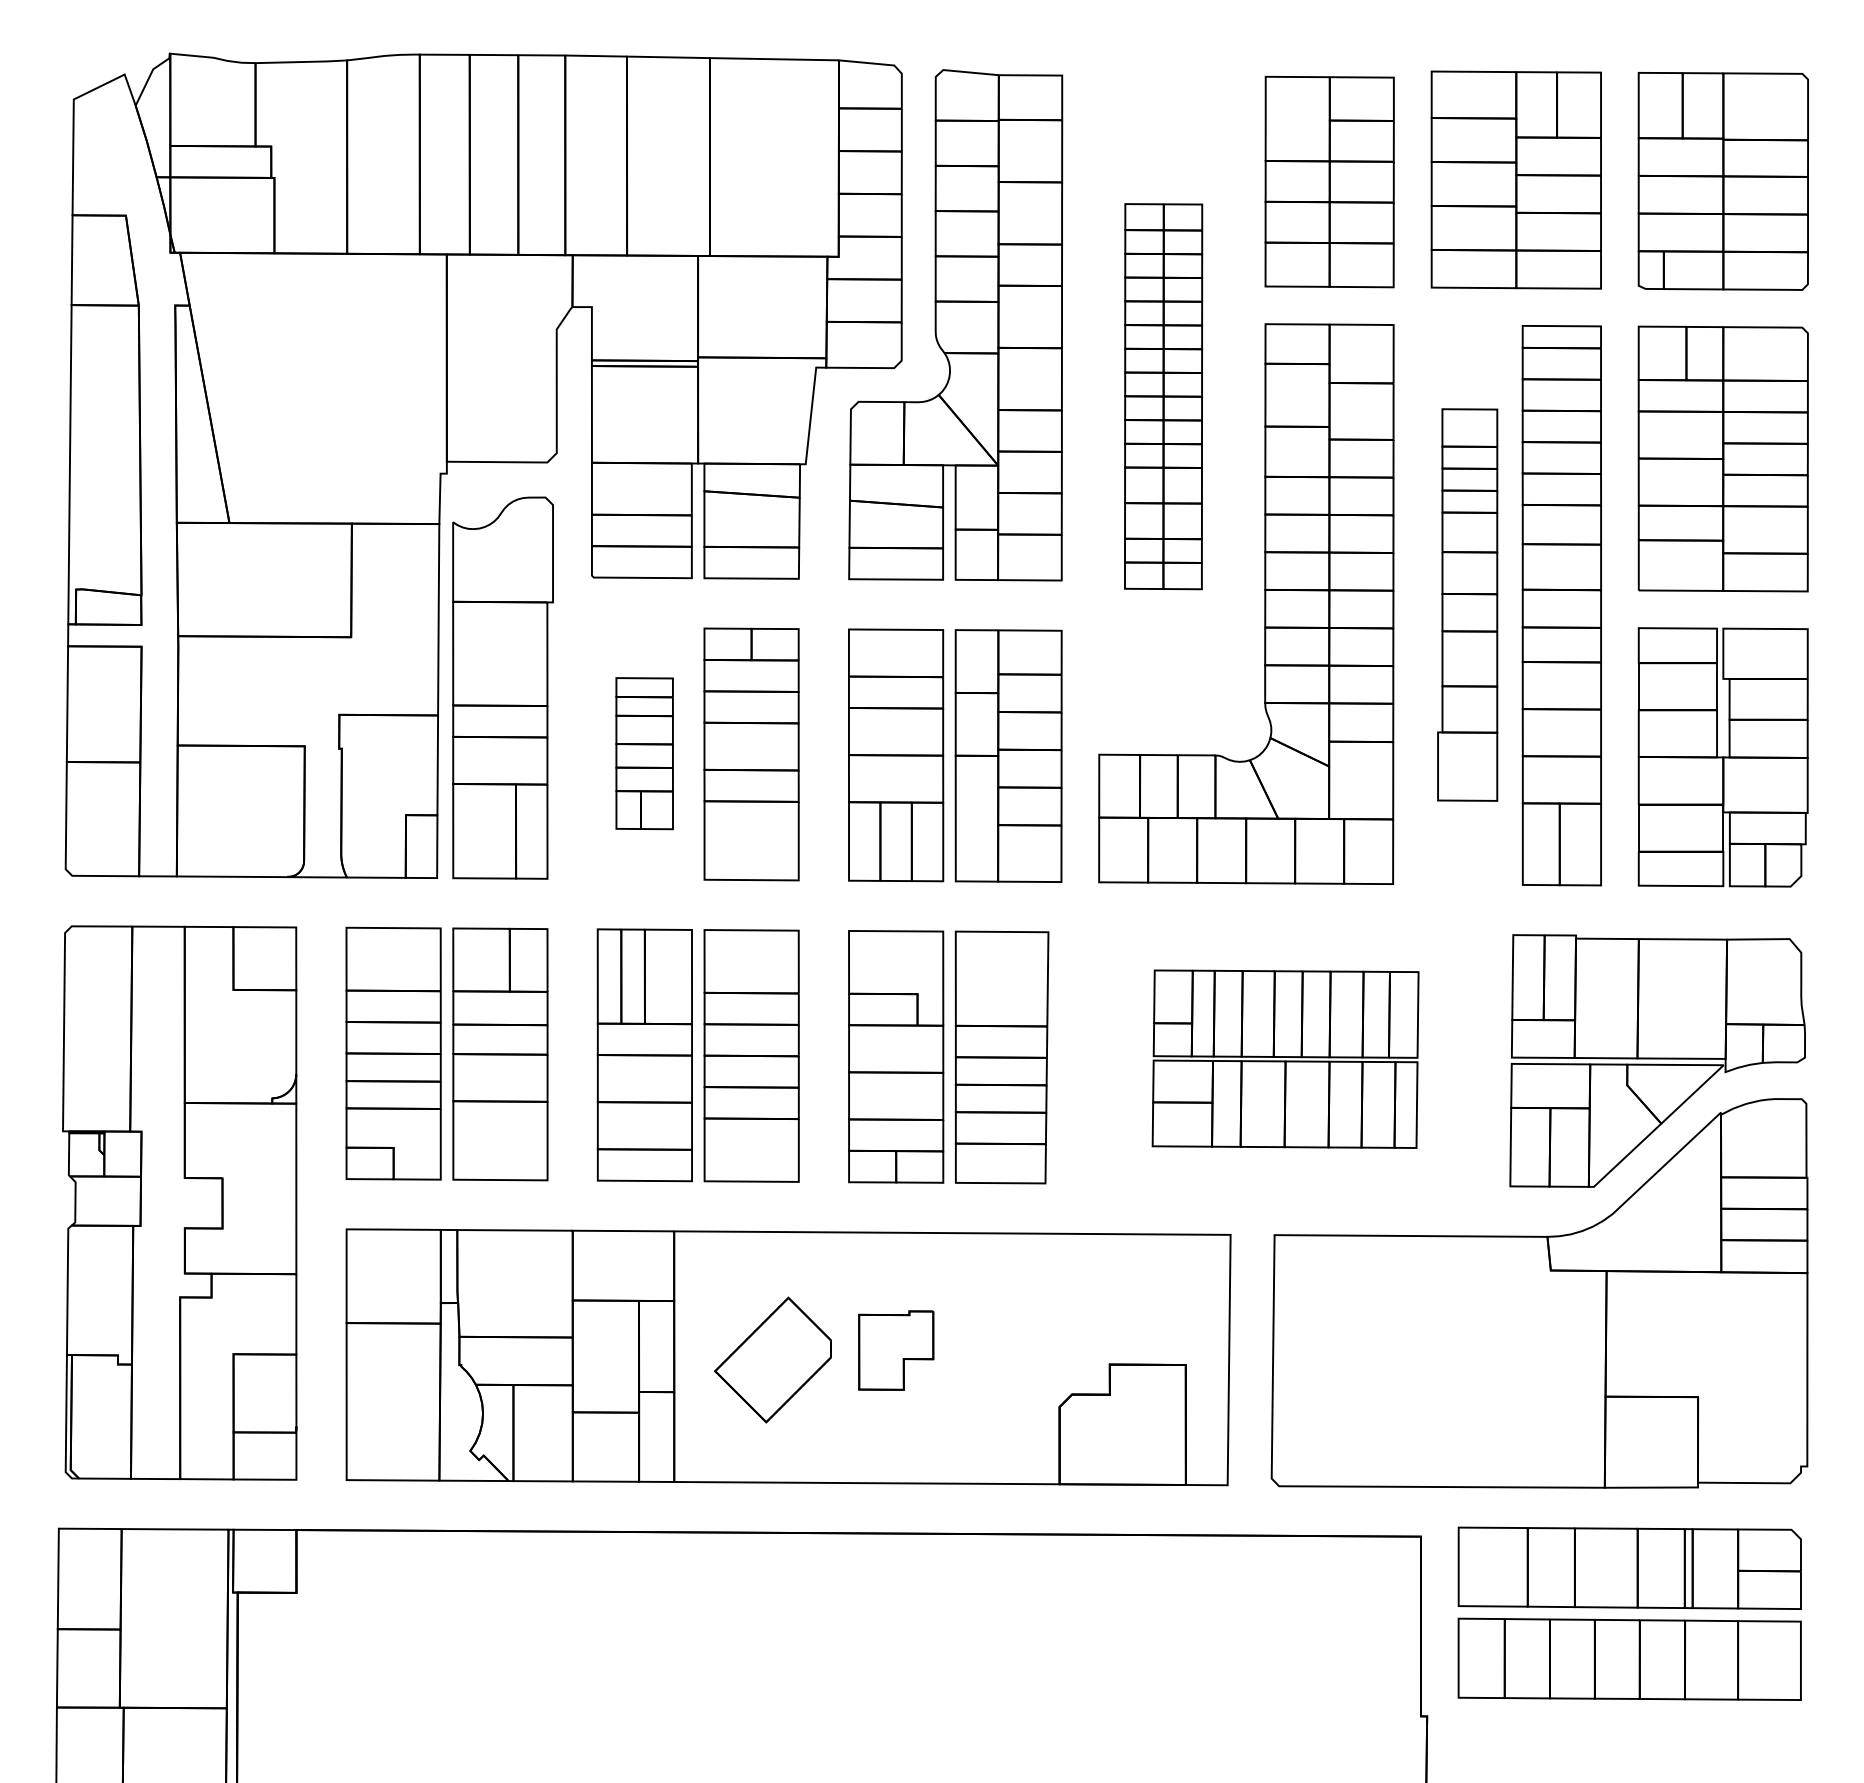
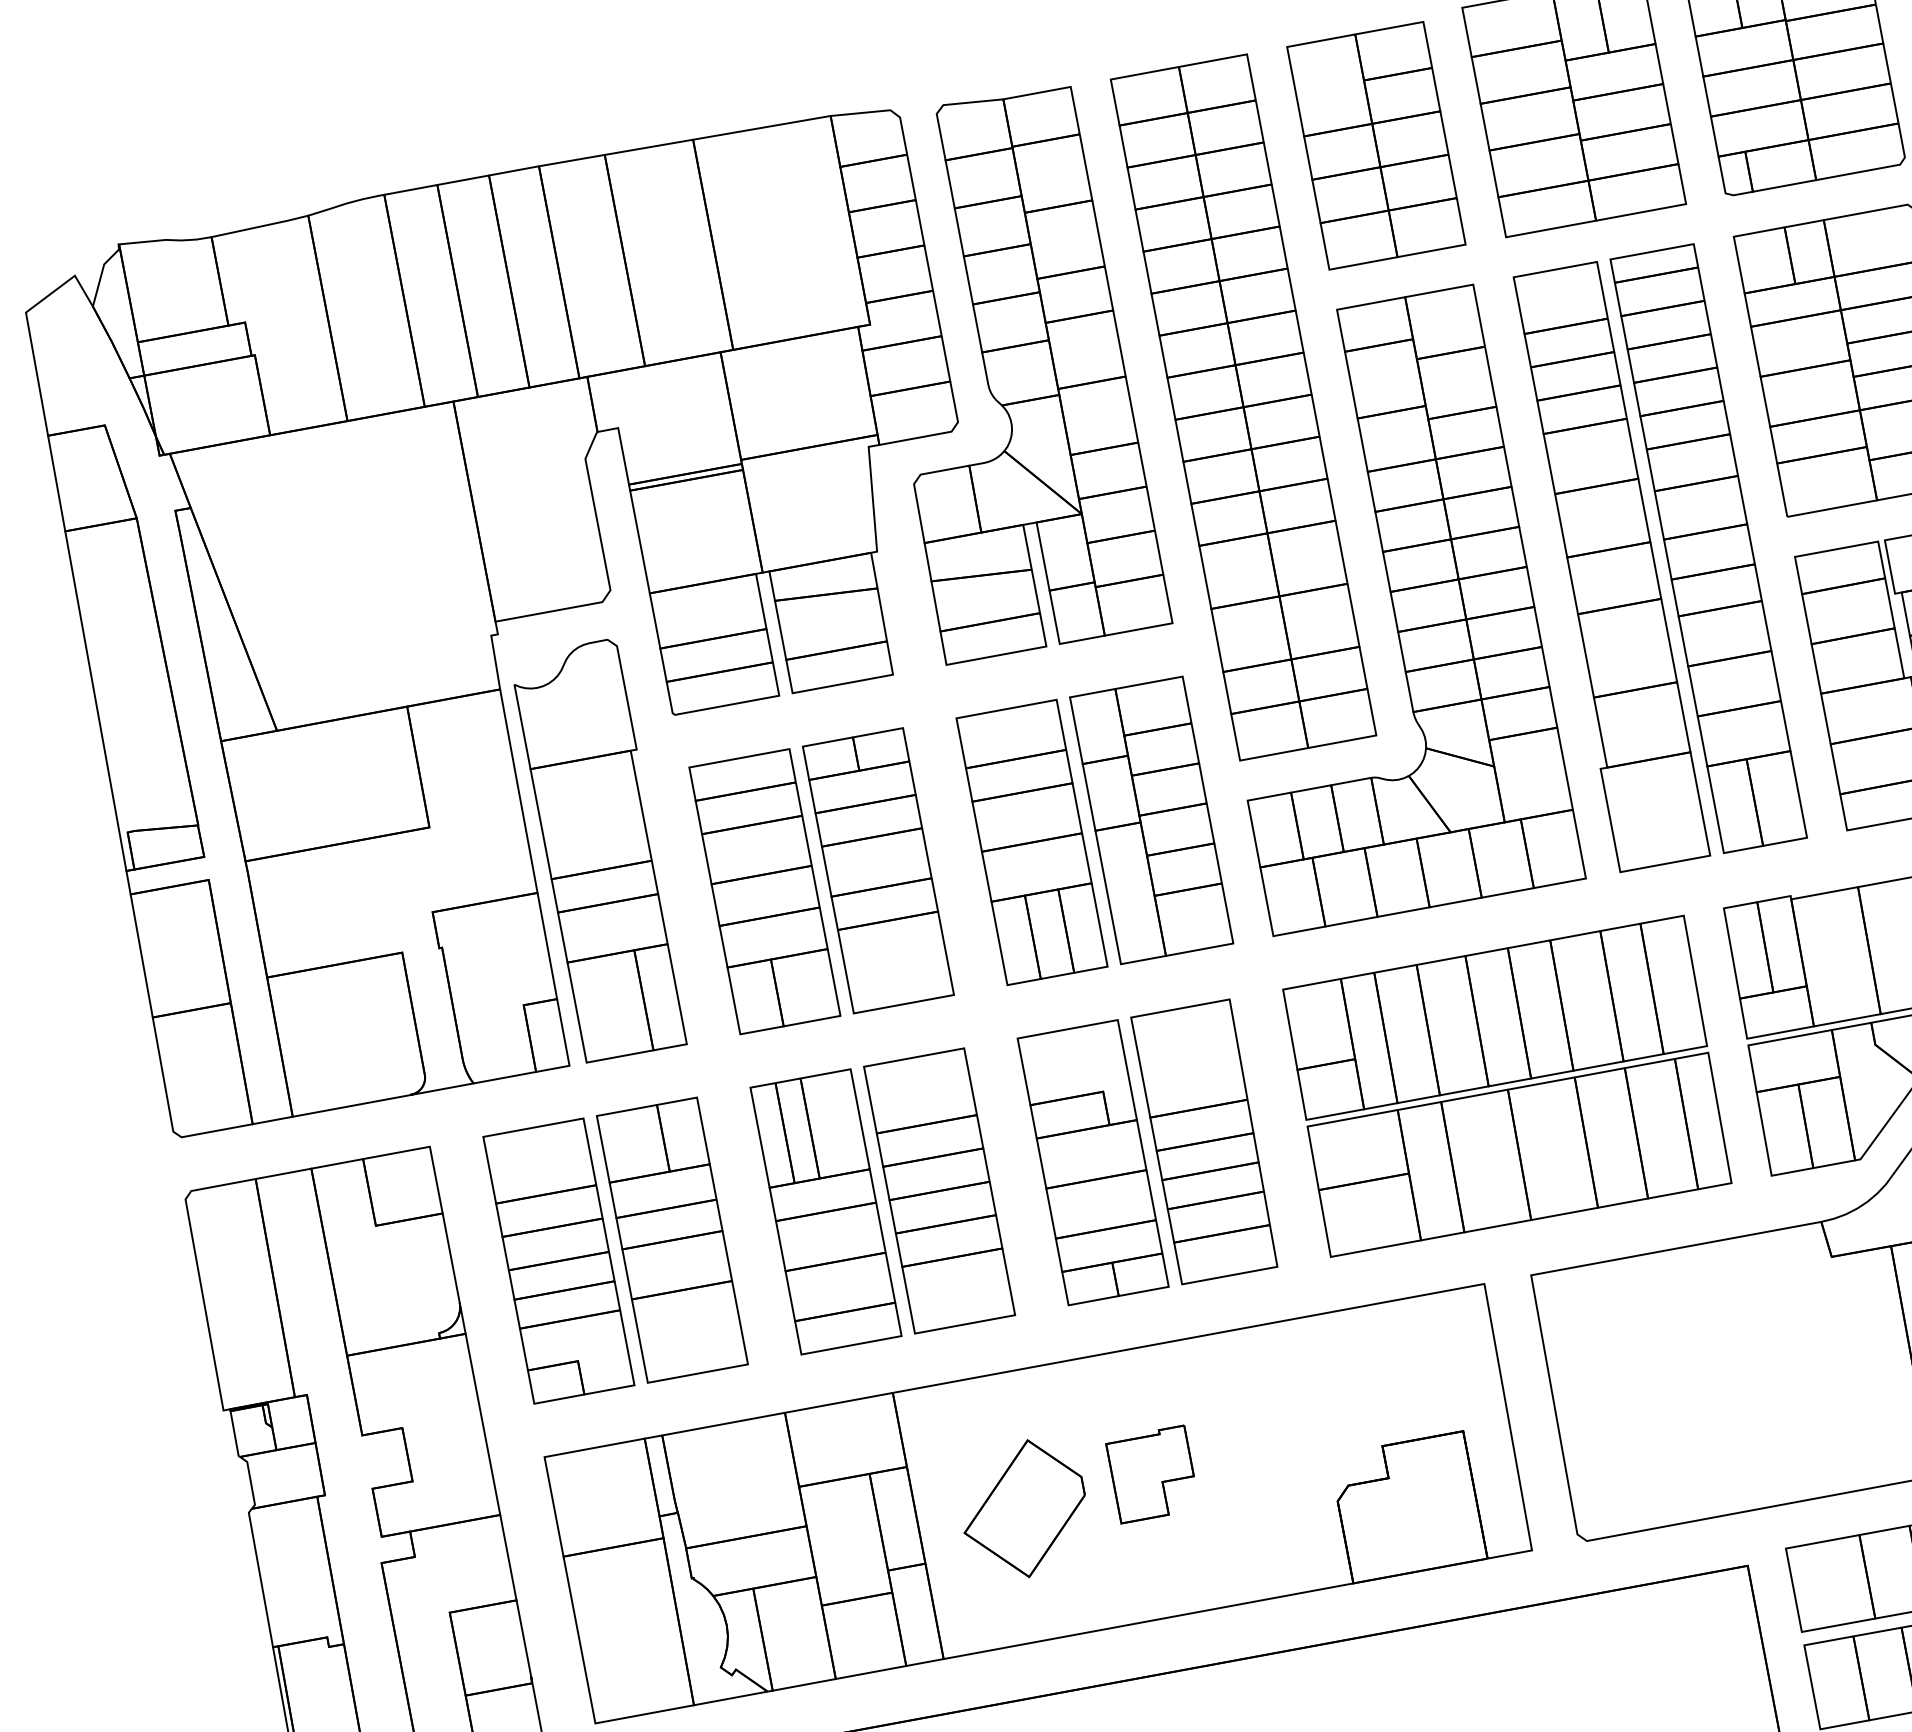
part: (1163, 396) -> (1243, 407), size x1.67
part: (1467, 604) -> (1608, 566), size x1.43
part: (644, 753) -> (764, 891), size x1.67
part: (1285, 1058) -> (1506, 1085), size x1.43

